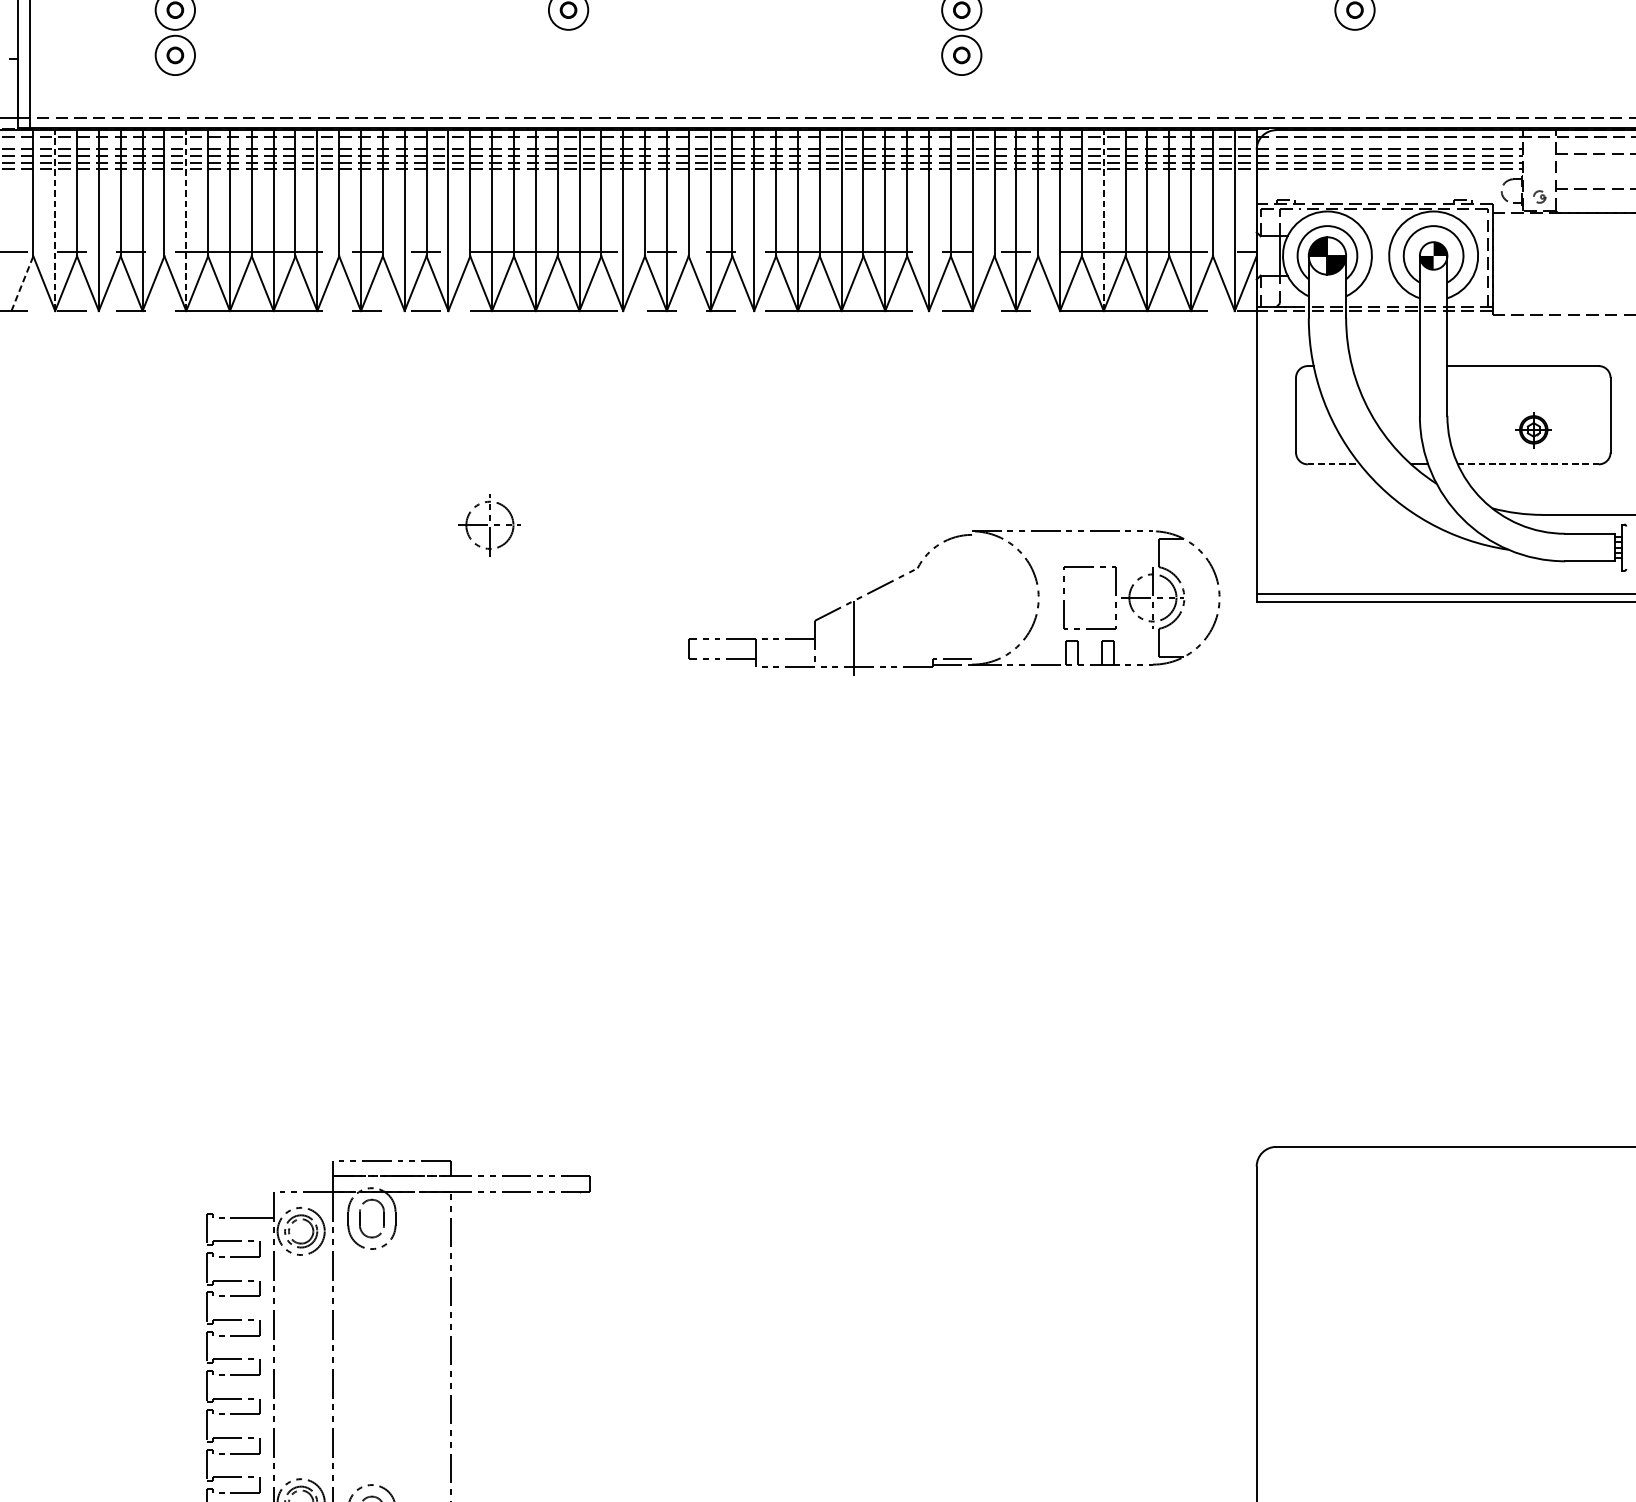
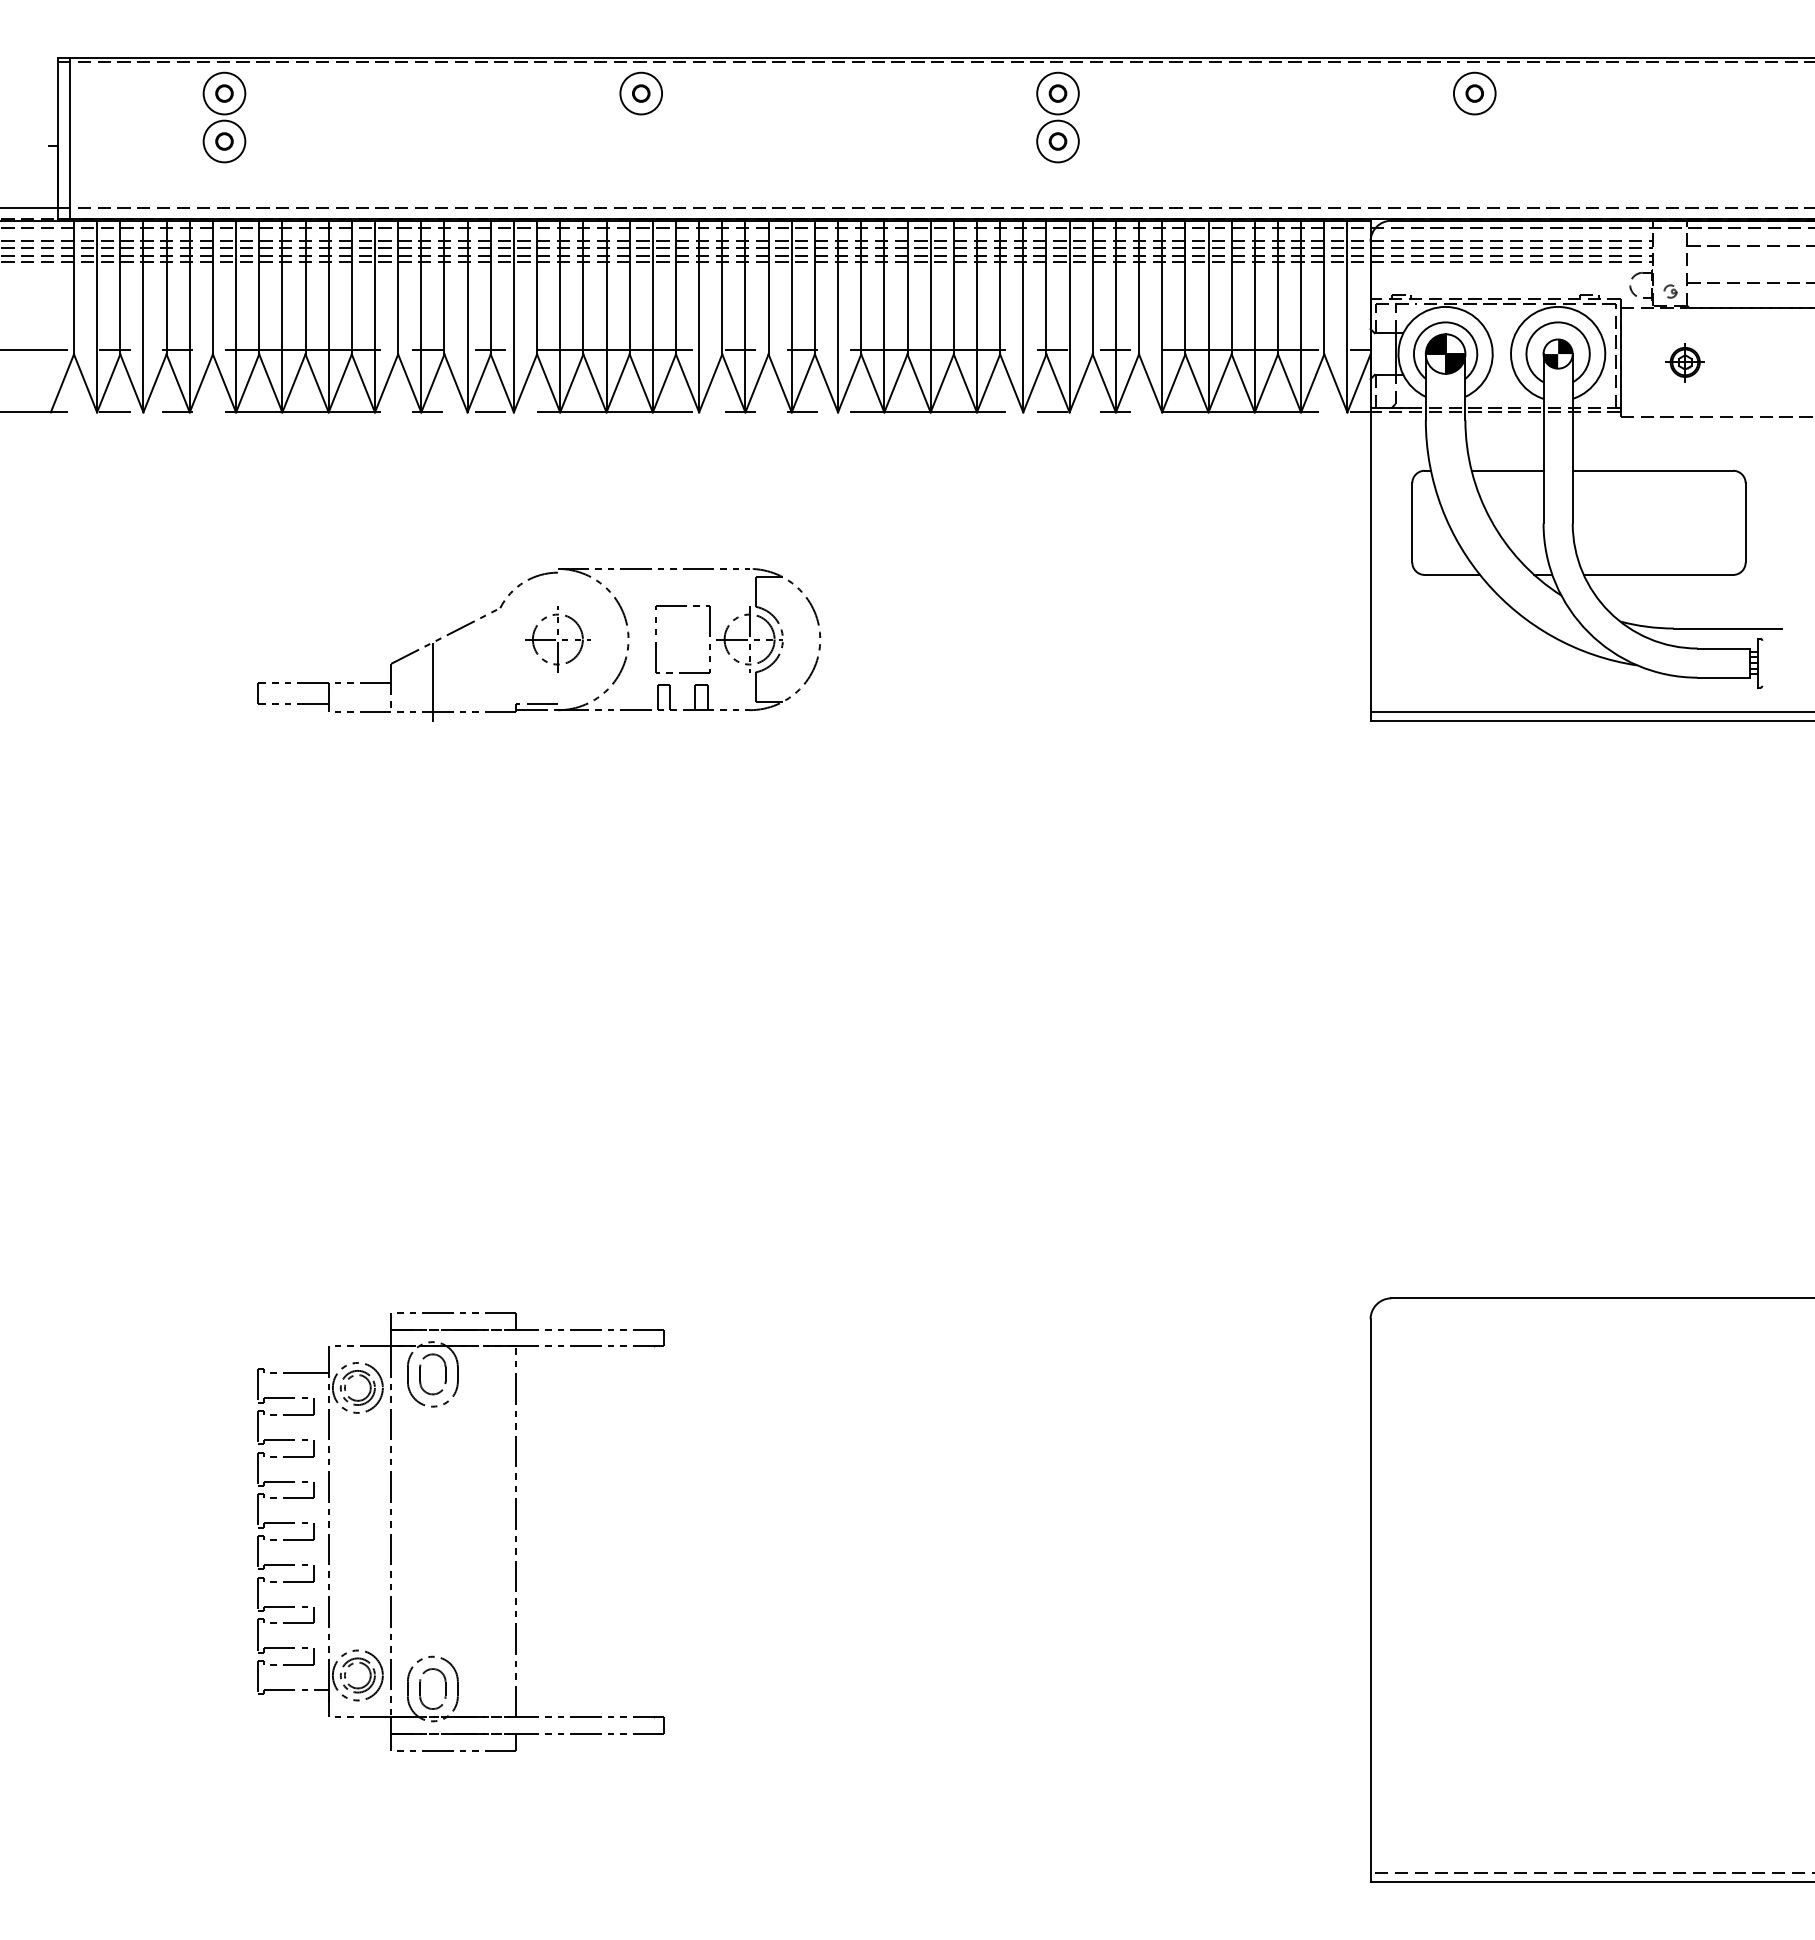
line: (55, 220) -> (97, 316), dashed -> solid
line: (186, 220) -> (236, 316), dashed -> solid
line: (1103, 220) -> (1208, 316), dashed -> solid
line: (22, 282) -> (62, 382), dashed -> solid
line: (1385, 365) -> (1507, 470), added
part: (1533, 429) -> (1684, 362), moved
line: (1333, 463) -> (1452, 574), dashed -> solid
line: (1528, 463) -> (1658, 574), dashed -> solid
part: (918, 568) -> (501, 608), moved

